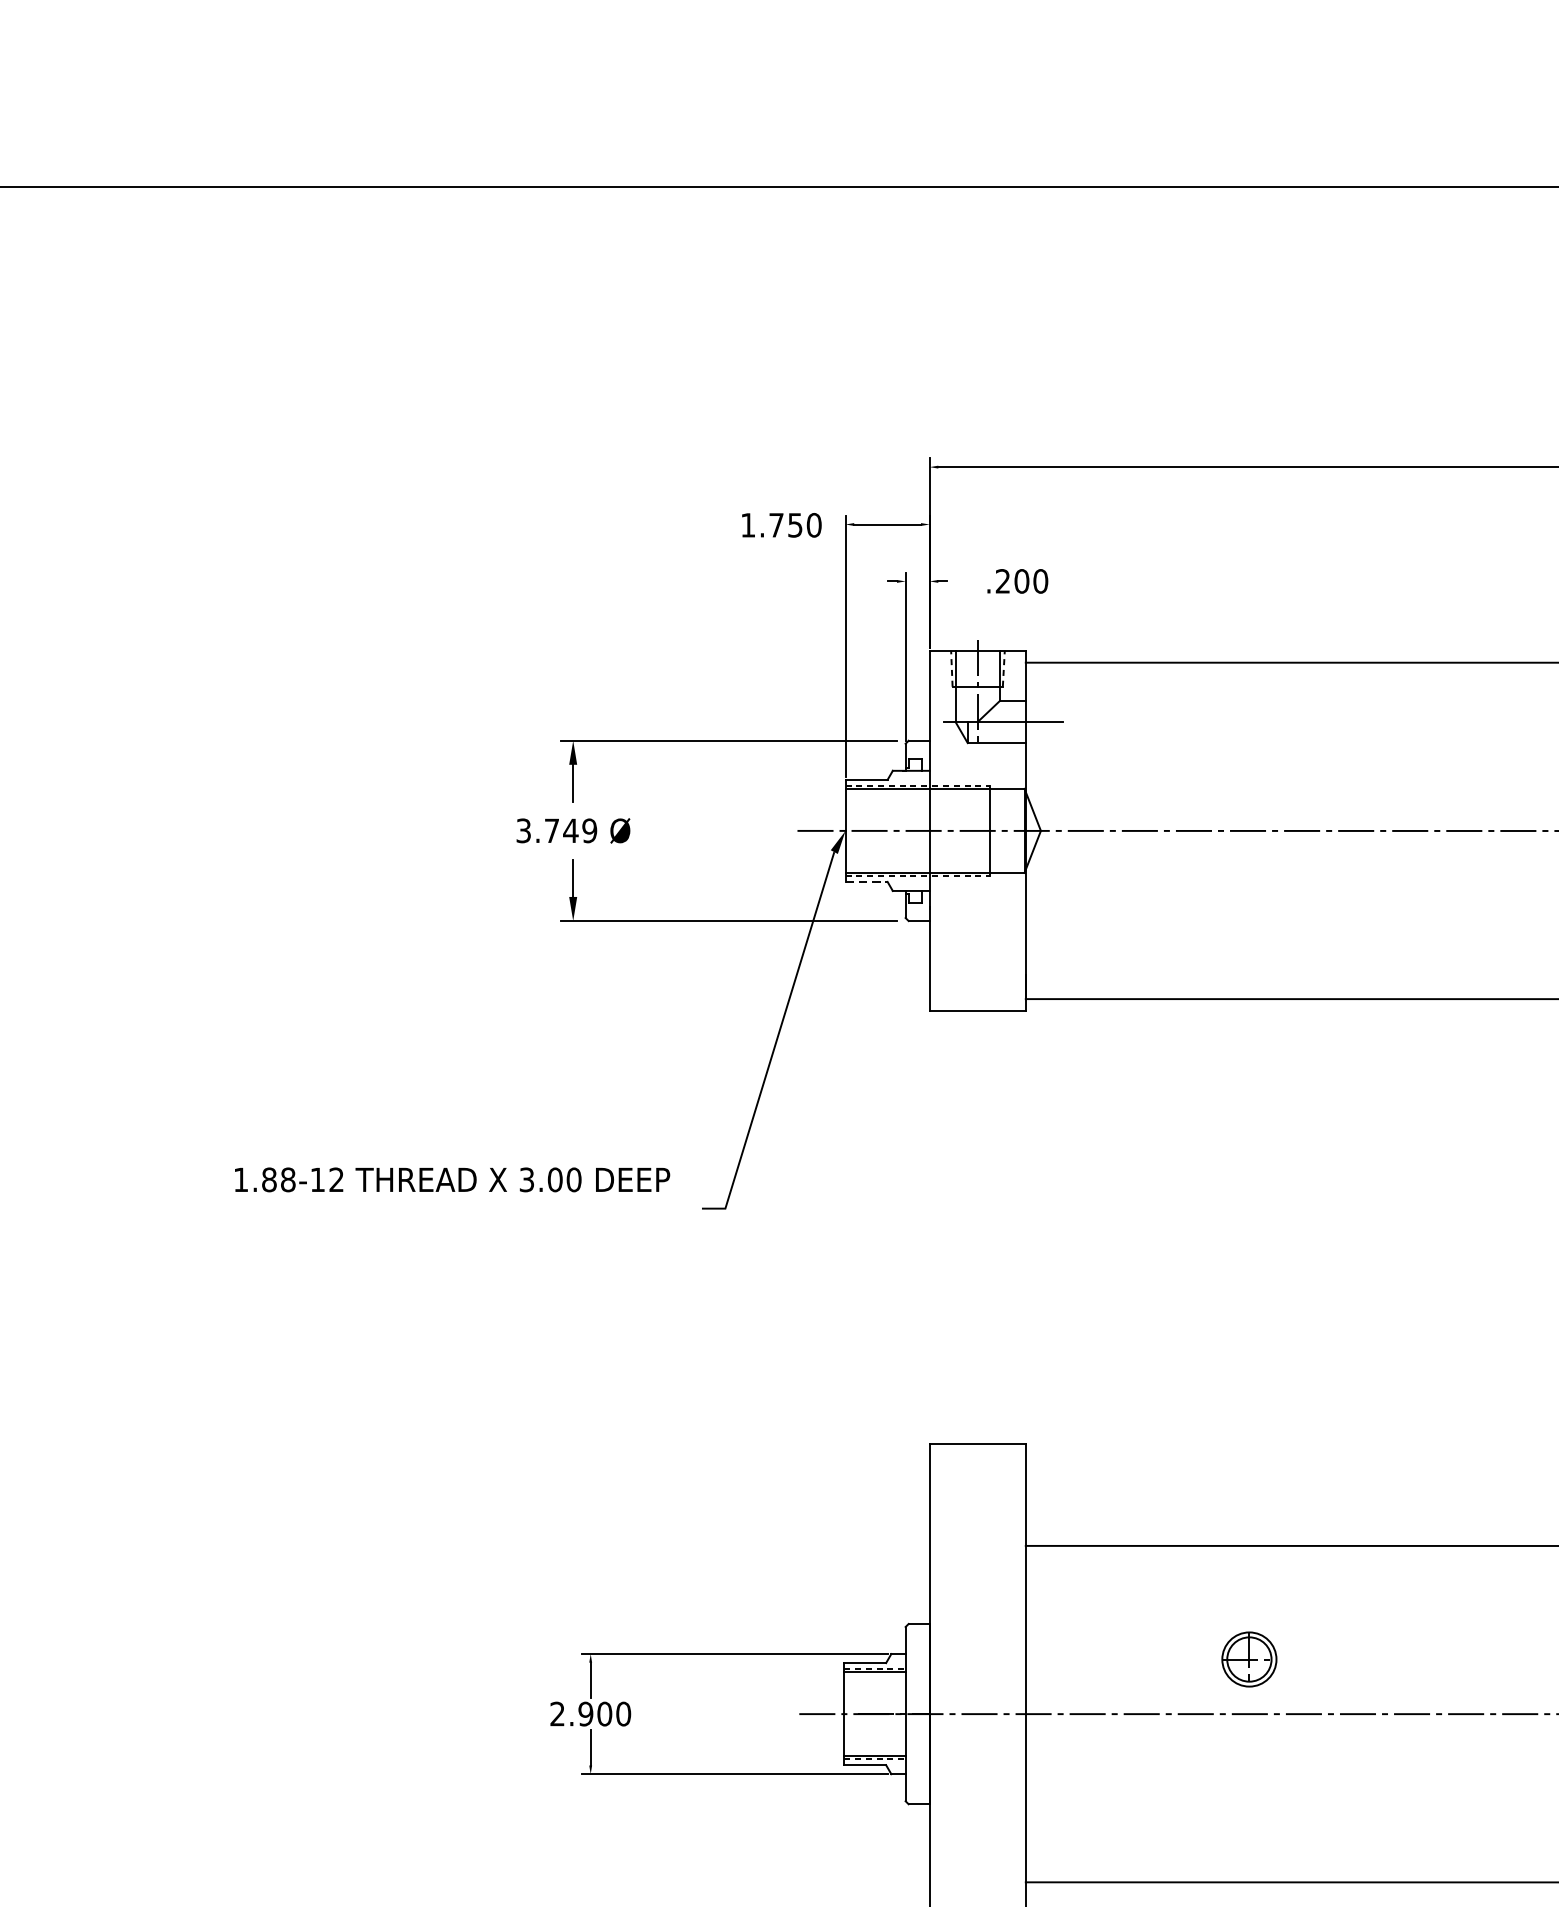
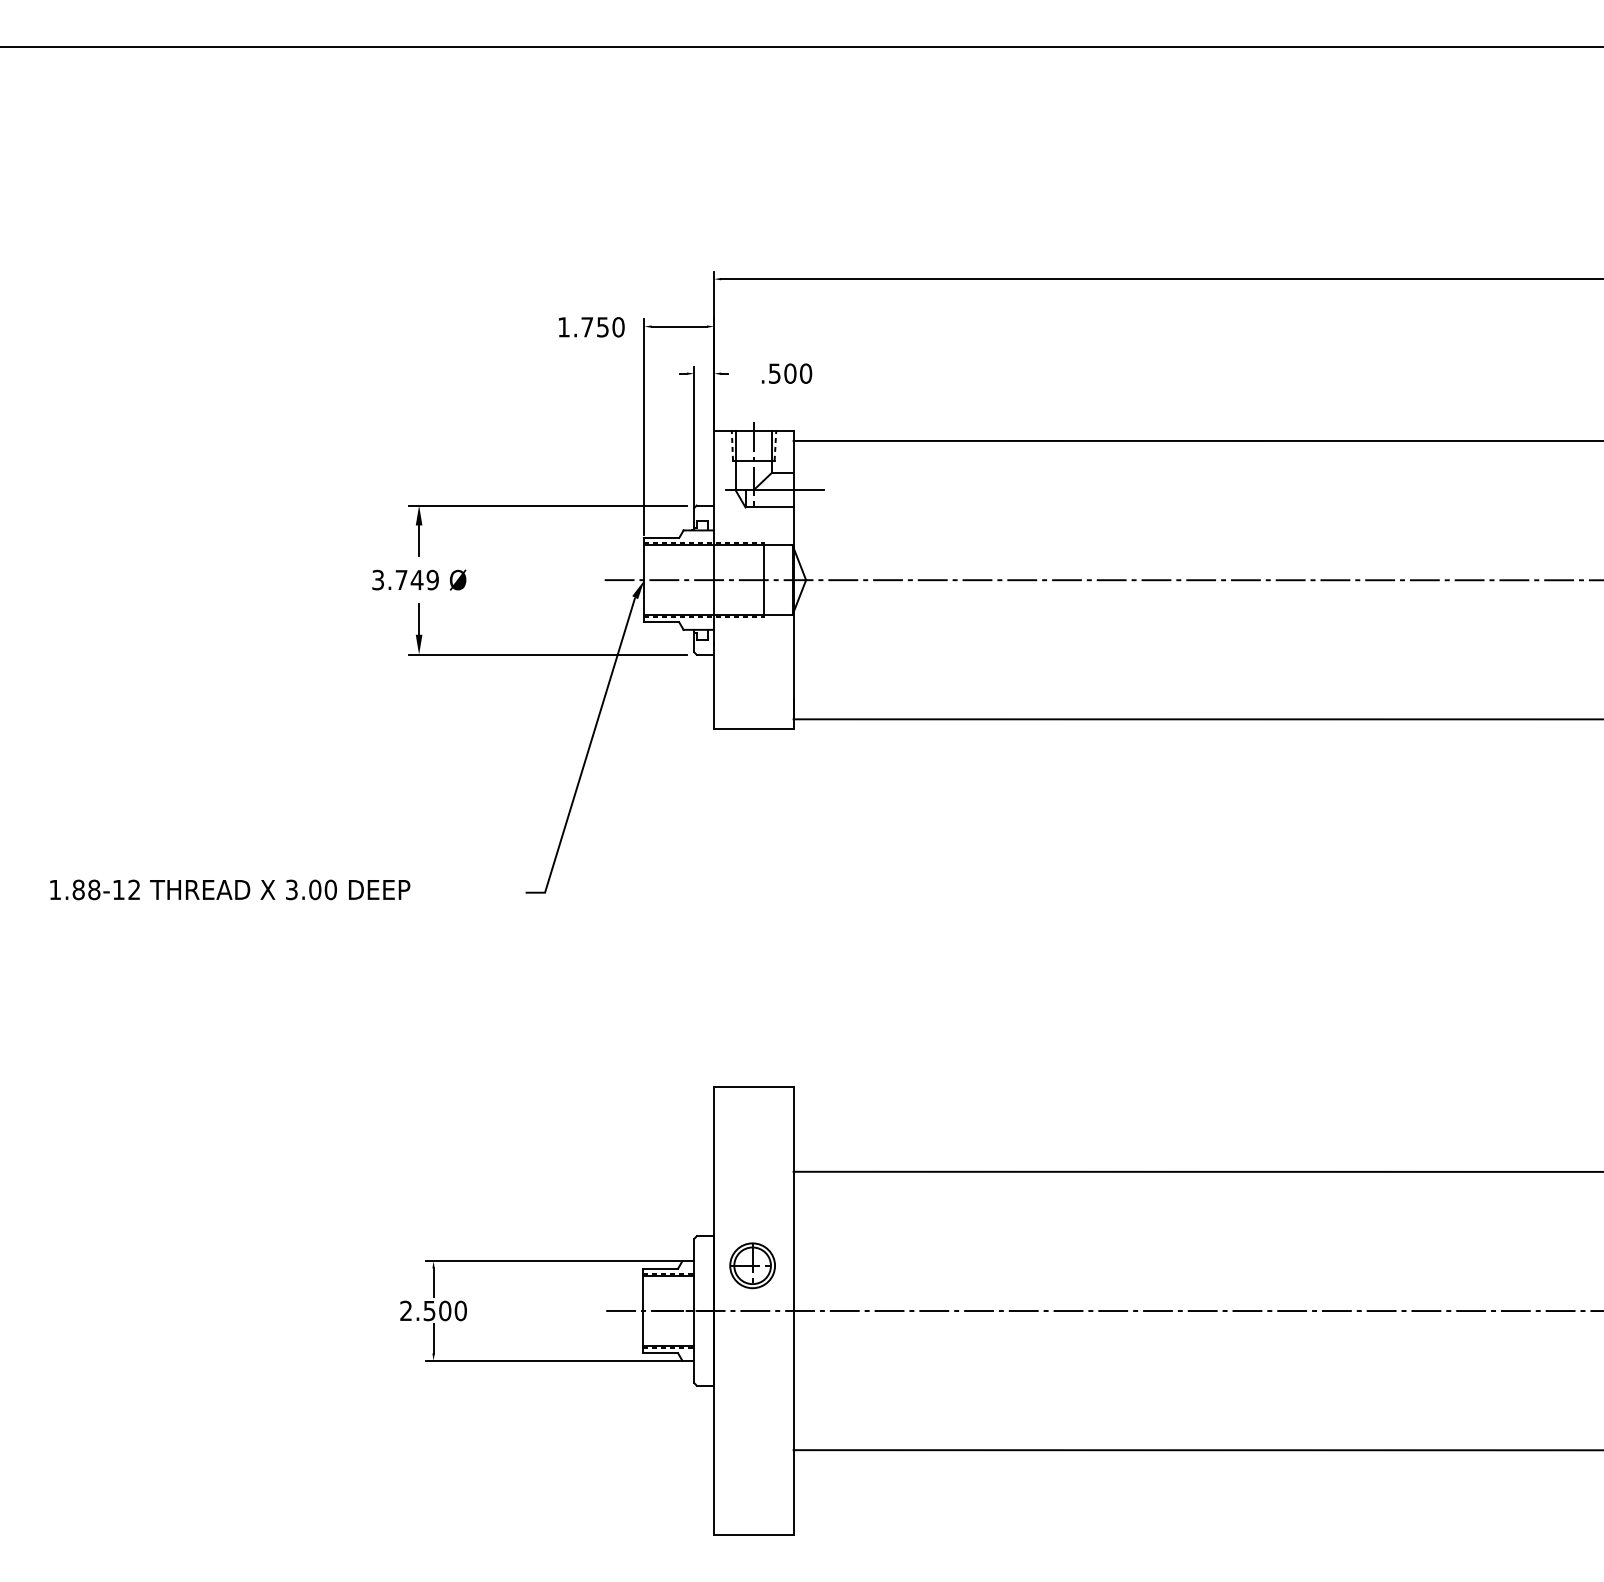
text: (1002, 581) -> (774, 373), .200 -> .500
line: (867, 882) -> (662, 622), dashed -> solid
text: (452, 1179) -> (230, 889), moved
part: (1249, 1659) -> (752, 1265), moved
text: (585, 1713) -> (429, 1310), 2.900 -> 2.500

